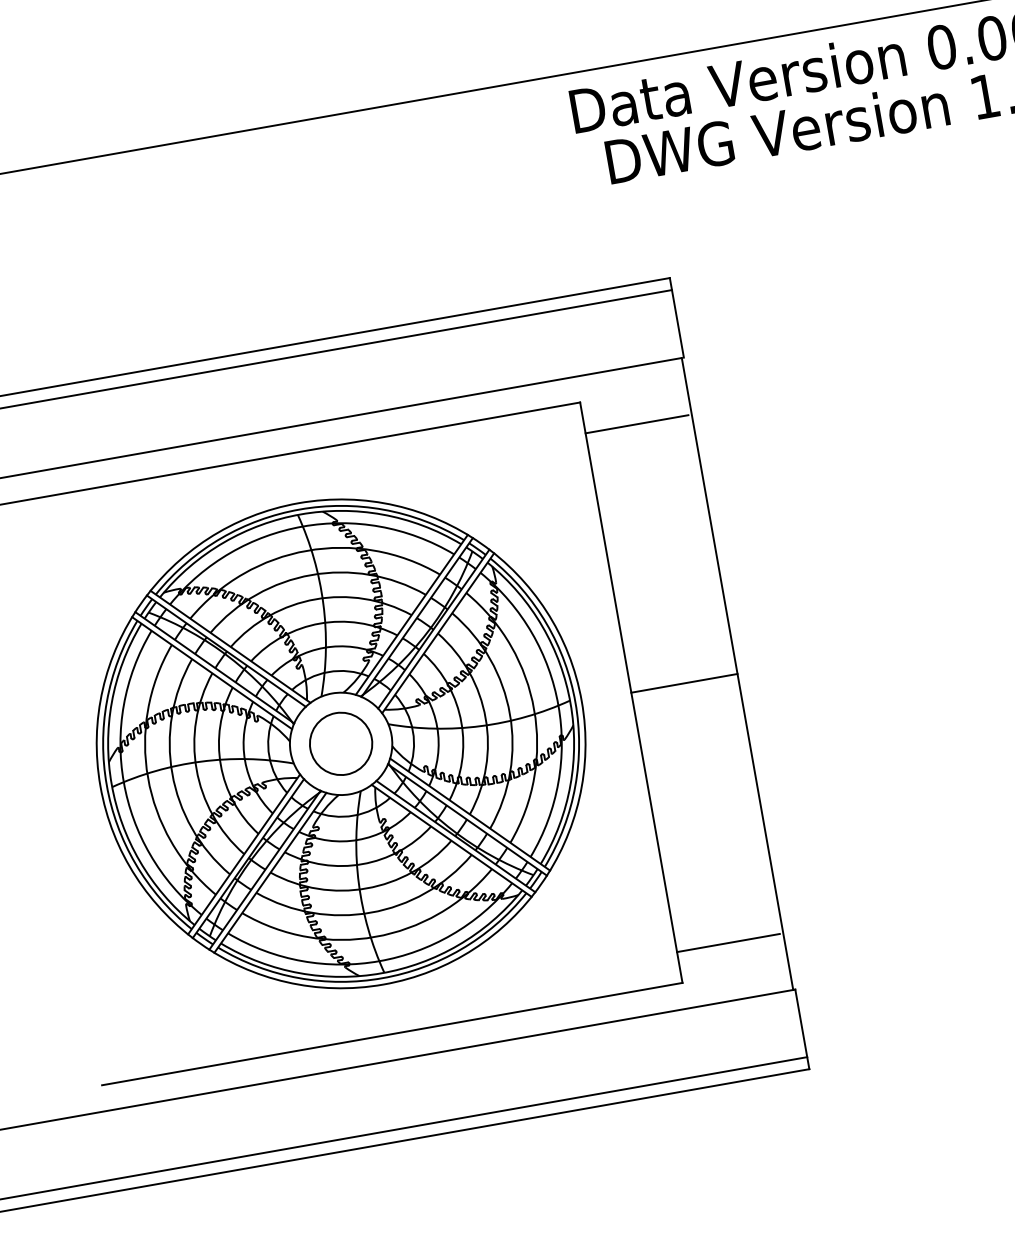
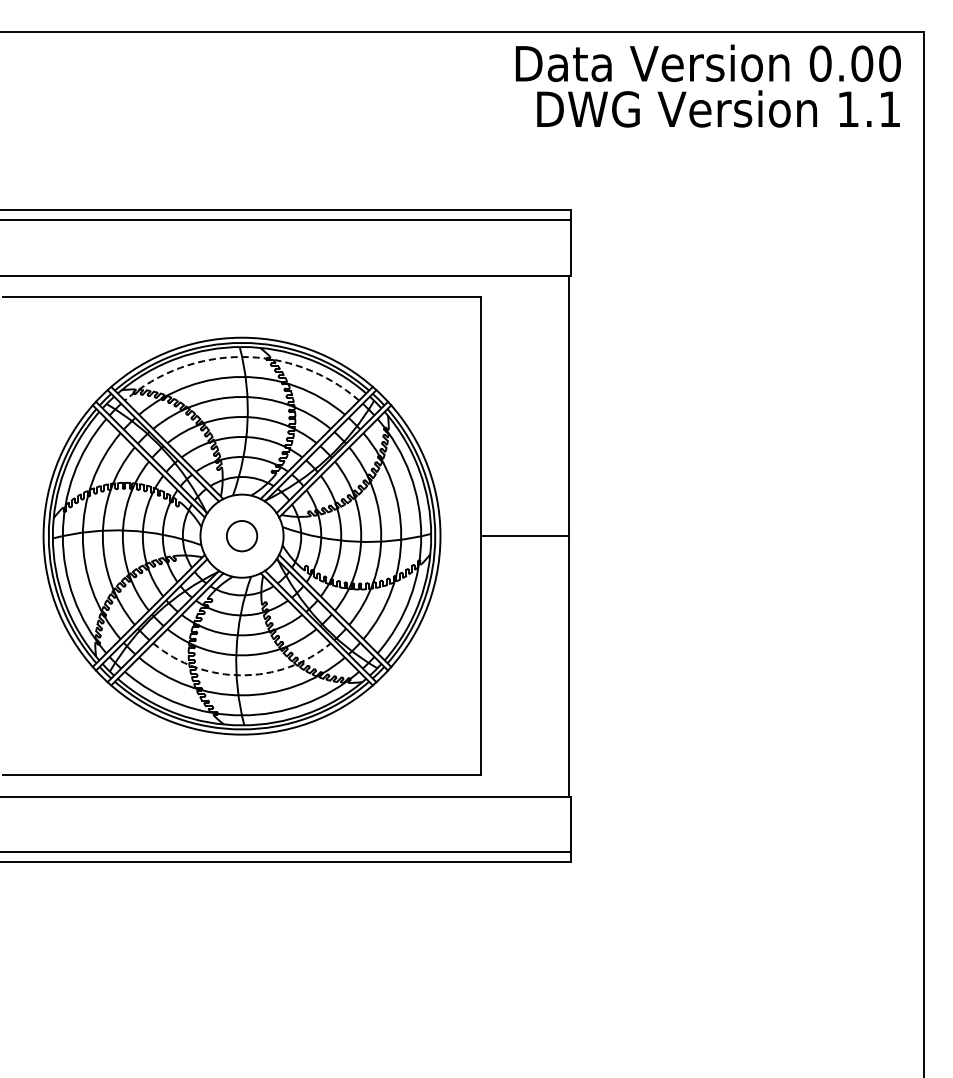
line: (636, 424) -> (523, 322), removed
arc: (303, 525) -> (242, 356), solid -> dashed
circle: (340, 743) -> (241, 535), size x0.6
arc: (371, 912) -> (242, 675), solid -> dashed
line: (728, 943) -> (523, 750), removed

